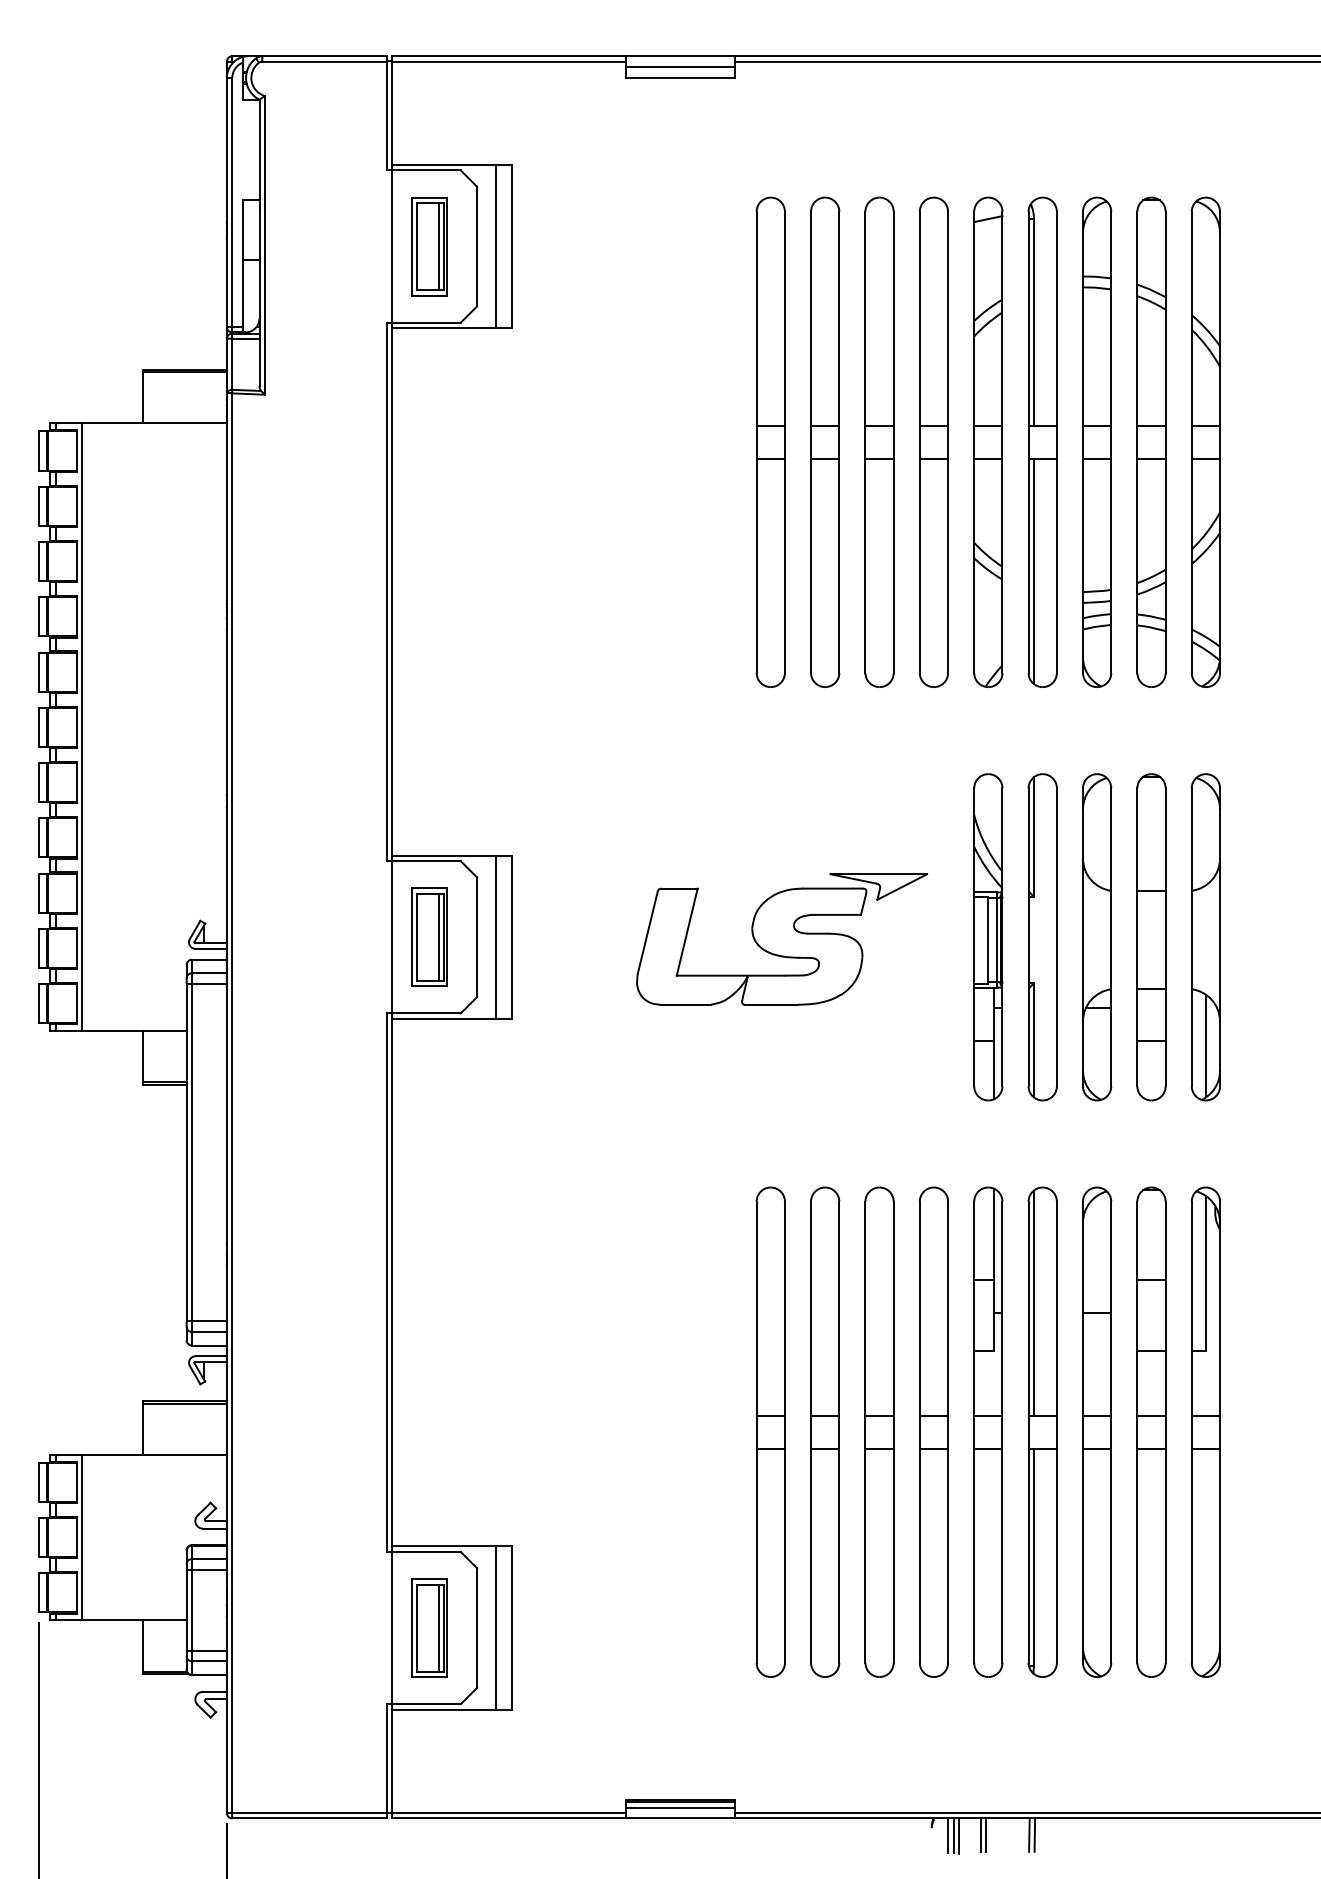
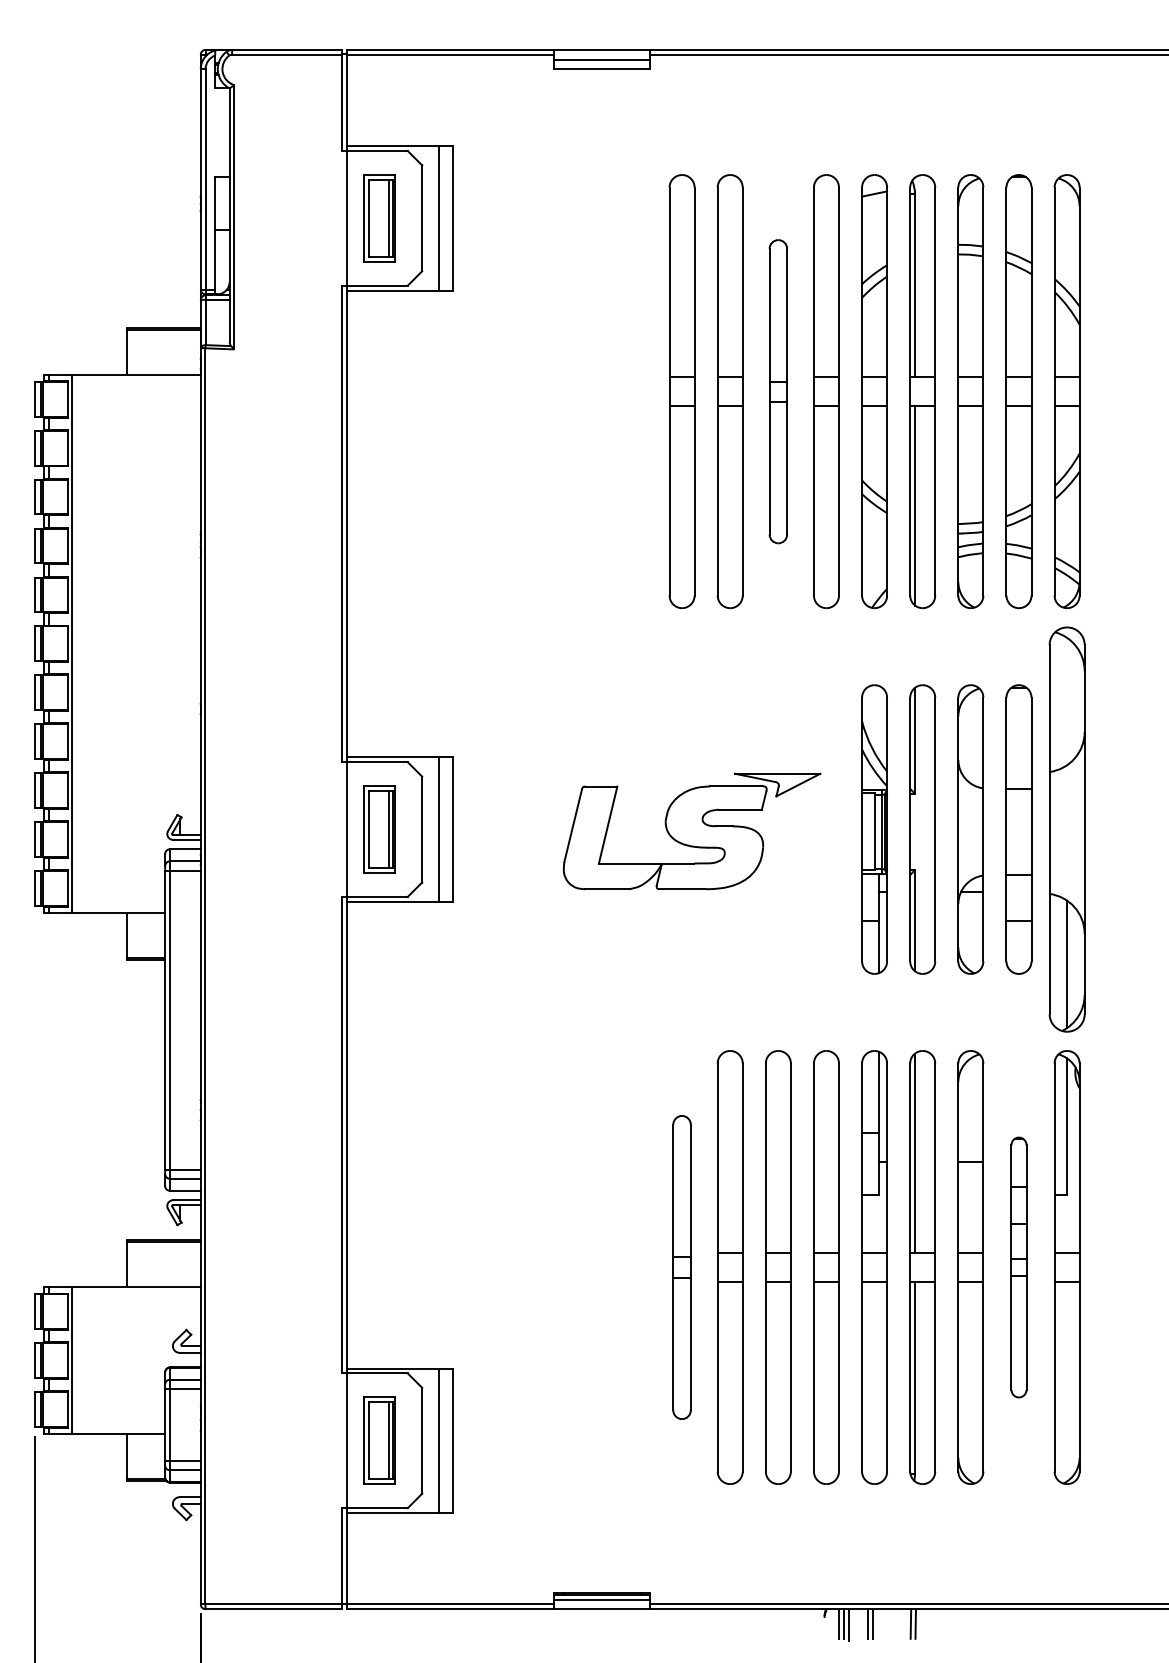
part: (879, 442) -> (778, 391), size x0.7
part: (1205, 937) -> (1066, 829), size x1.4
part: (770, 1432) -> (681, 1267), size x0.7
part: (1150, 1432) -> (1018, 1267), size x0.6

